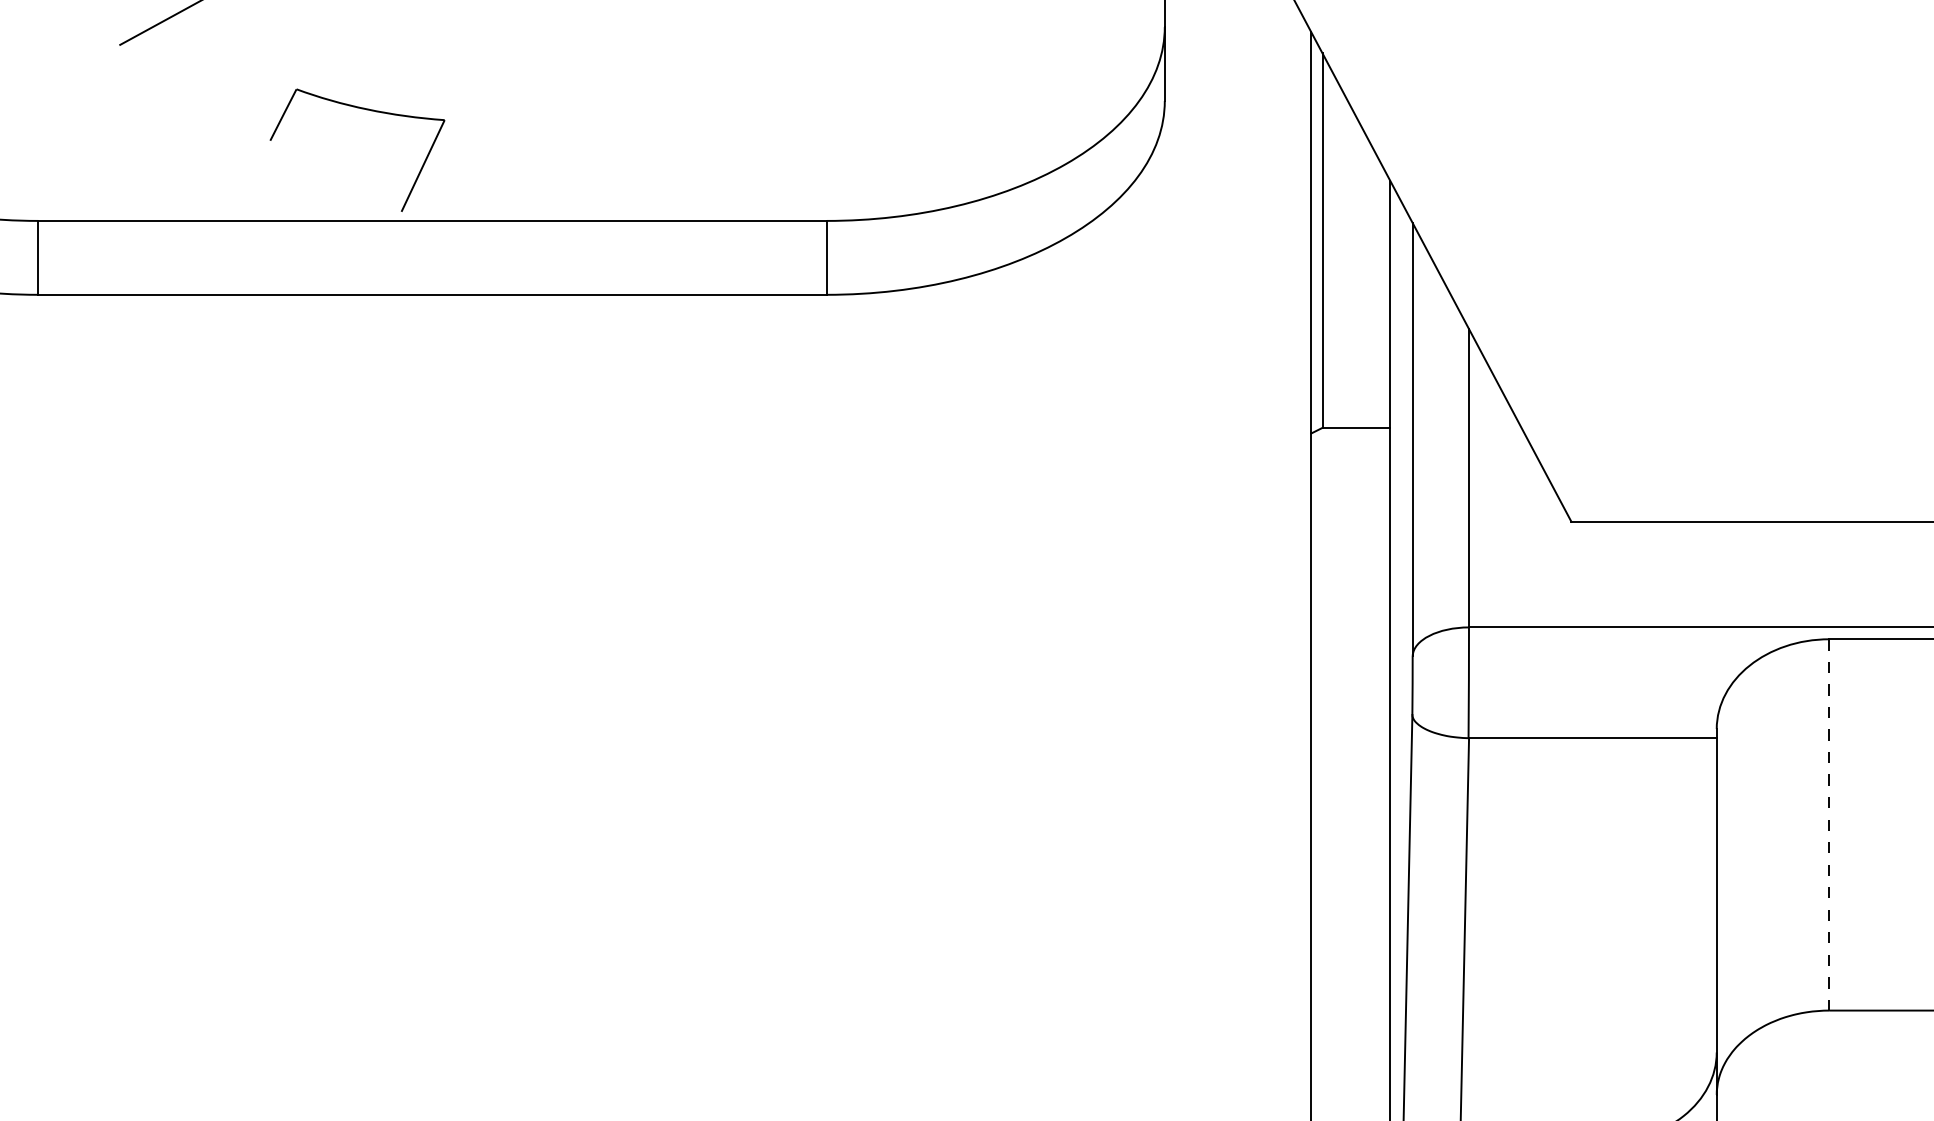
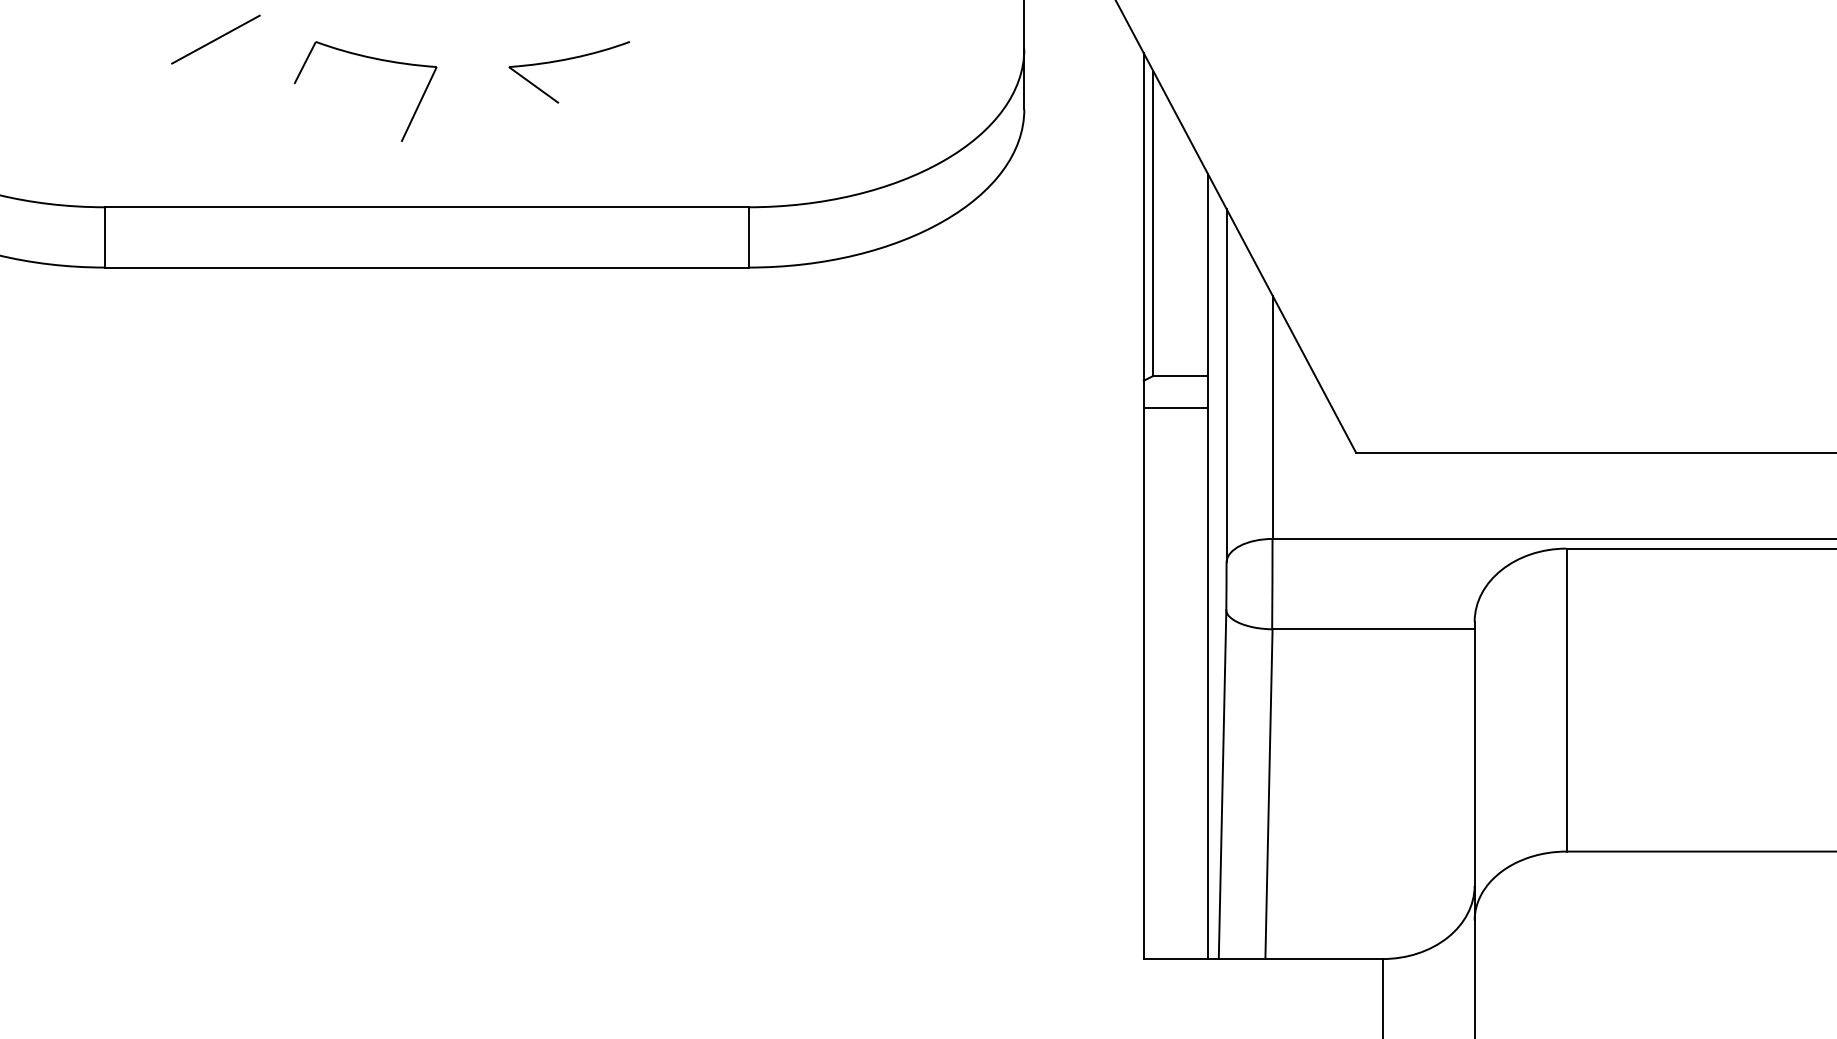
part: (604, 41) -> (567, 60), added
part: (367, 110) -> (373, 59), moved
line: (1350, 466) -> (1175, 407), added
line: (1829, 825) -> (1566, 700), dashed -> solid

